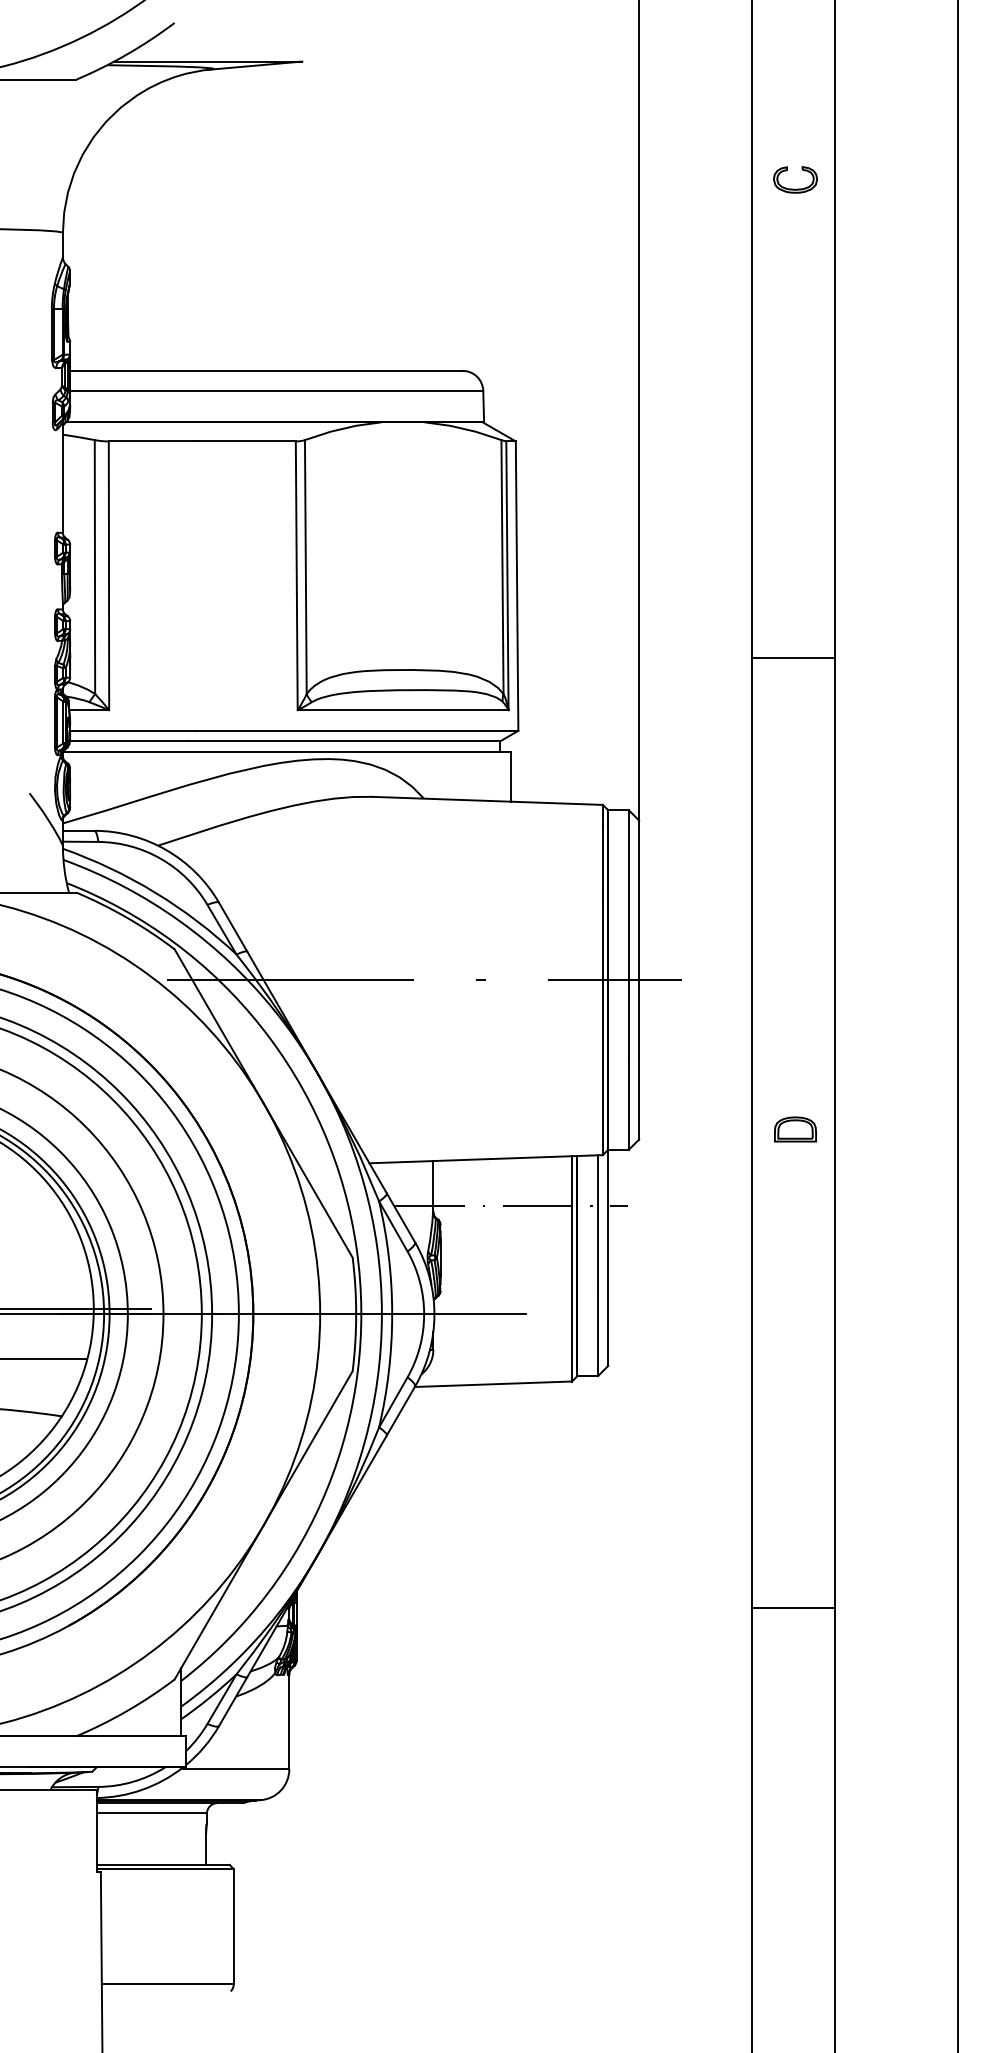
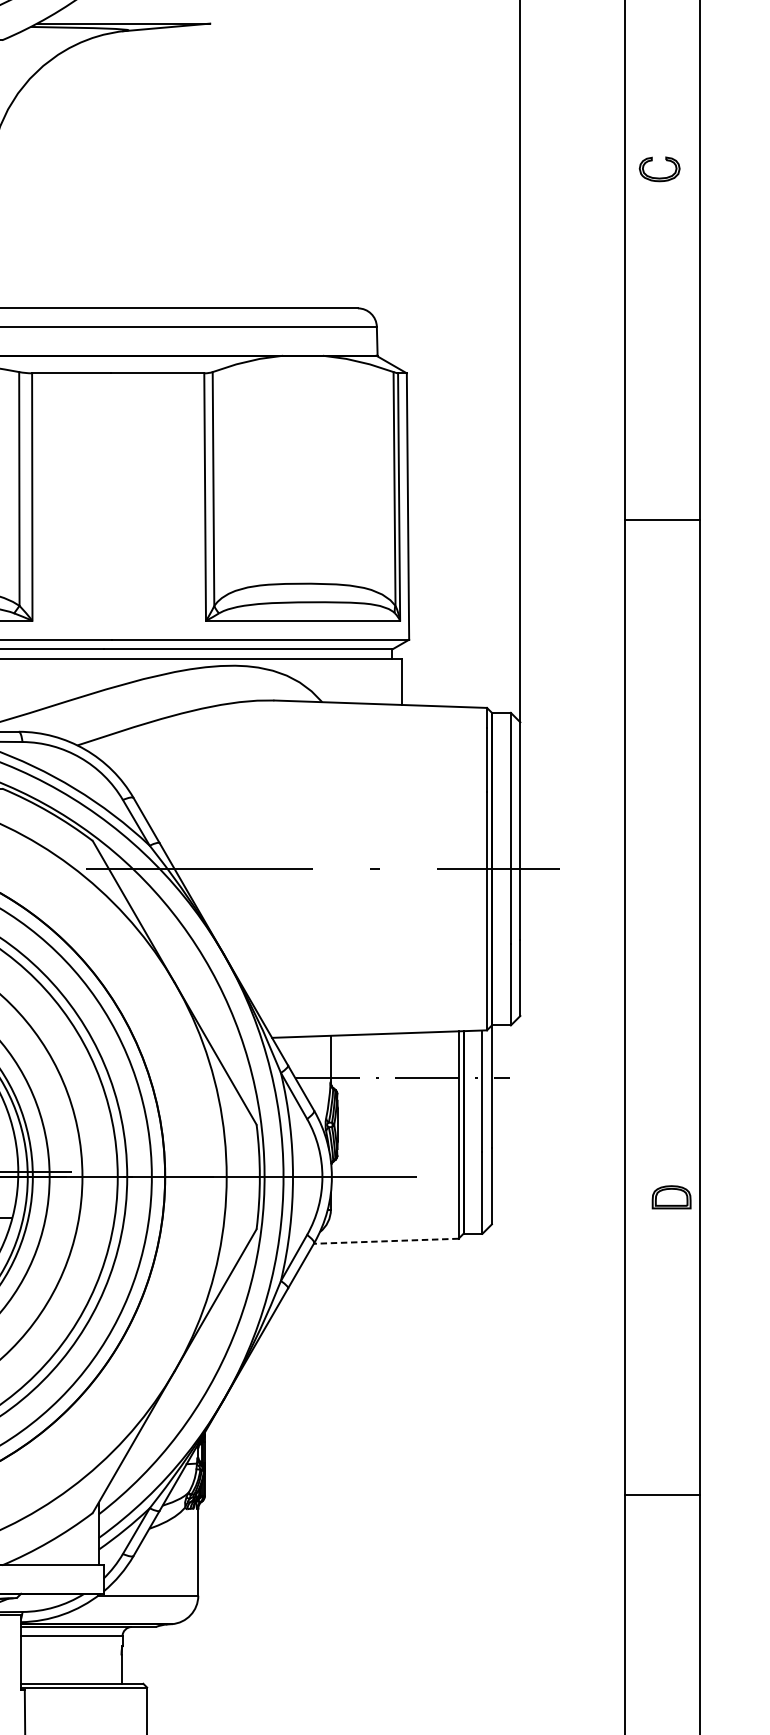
part: (794, 188) -> (658, 177), moved
line: (793, 658) -> (662, 519), moved
part: (795, 1129) -> (671, 1197), moved
line: (493, 1384) -> (386, 1241), solid -> dashed
line: (793, 1608) -> (662, 1494), moved

